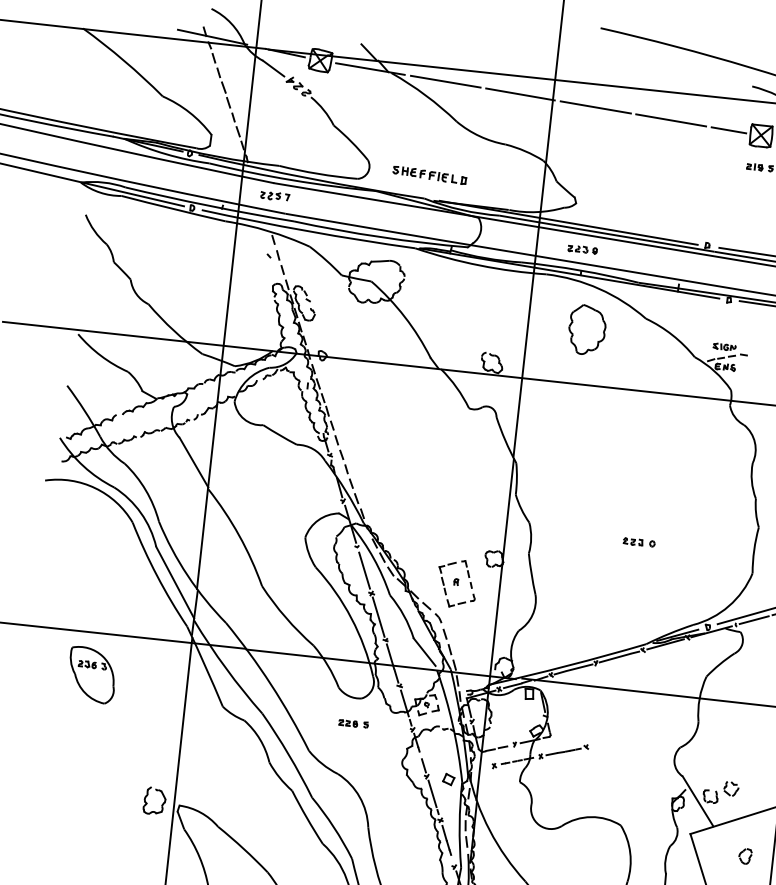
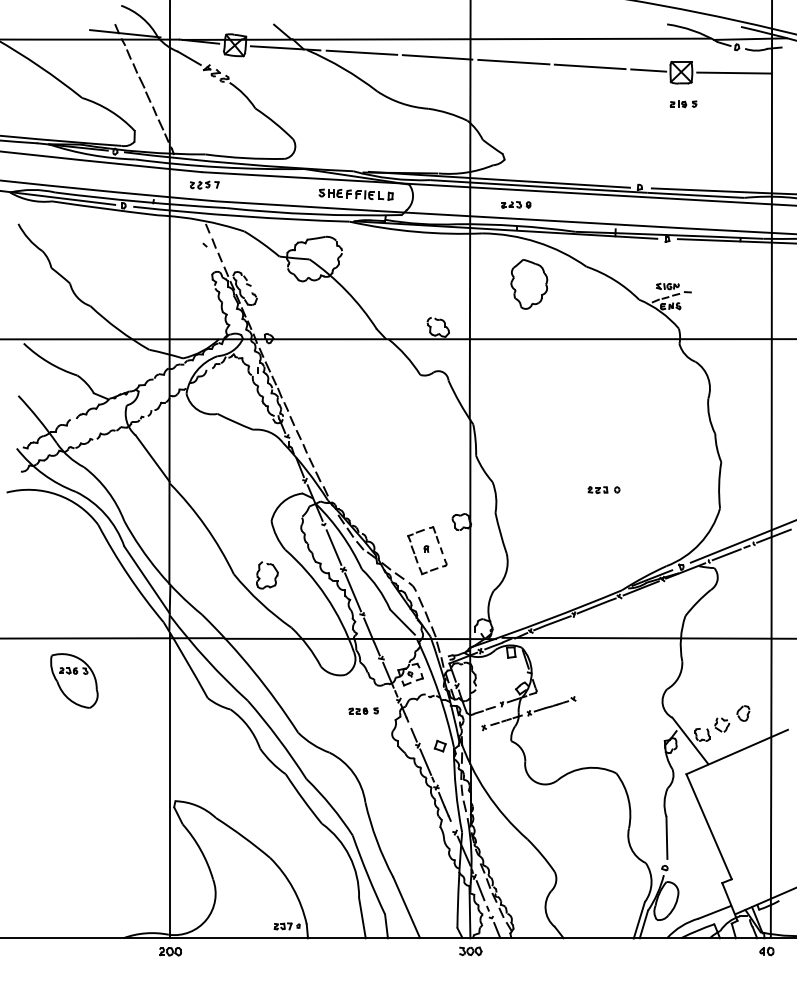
part: (429, 175) -> (355, 194), moved
part: (353, 723) -> (363, 710), moved
part: (147, 803) -> (260, 578), moved
part: (745, 856) -> (743, 713), moved

